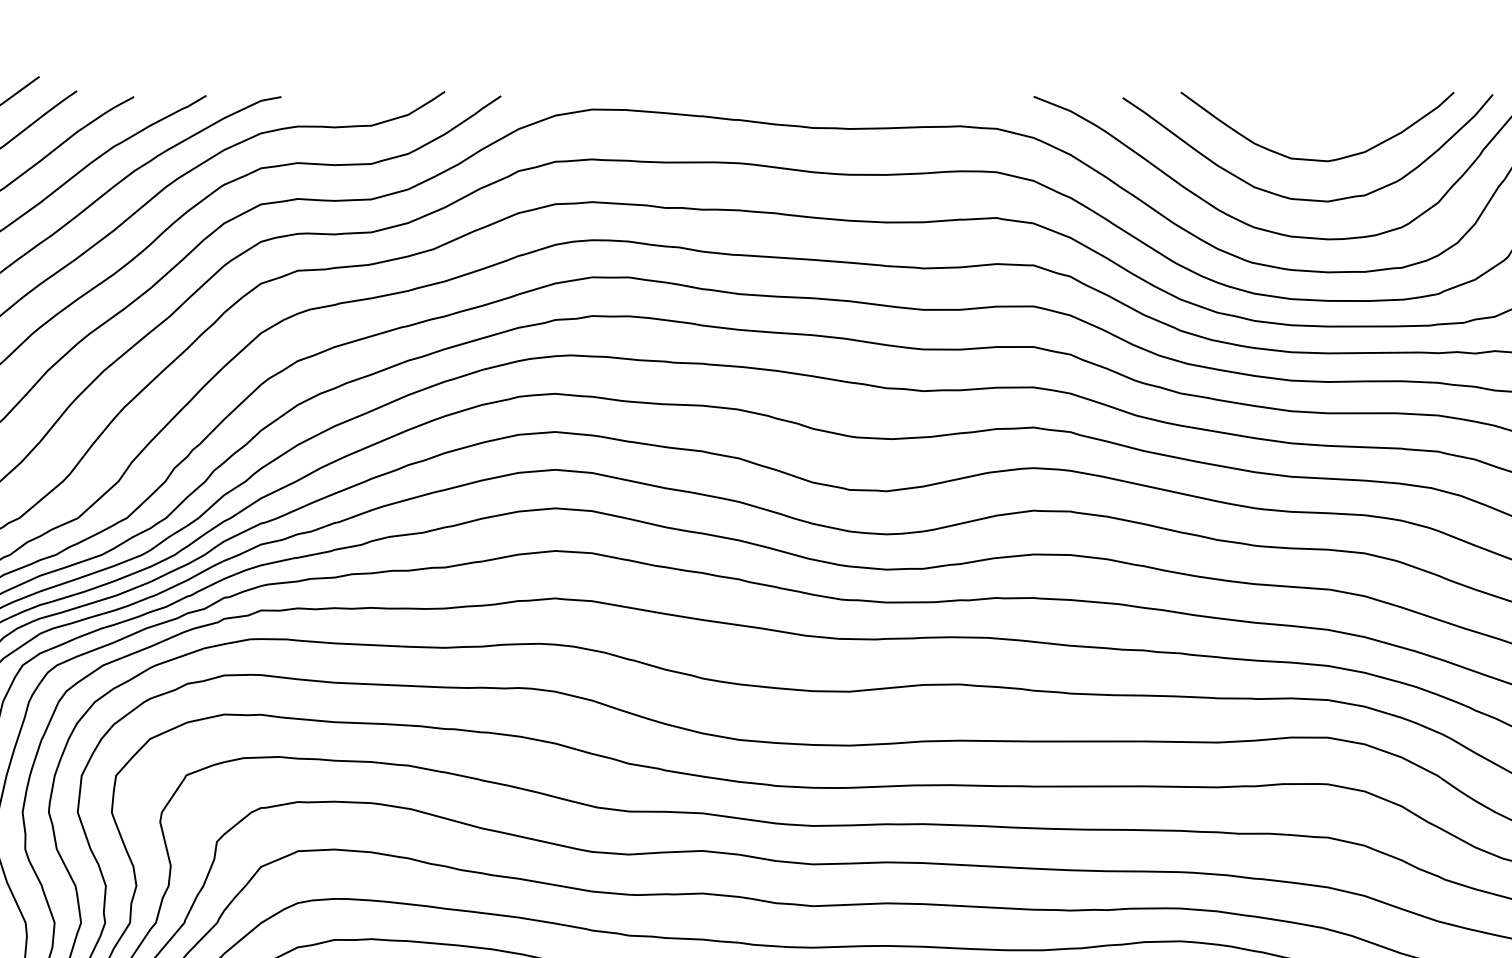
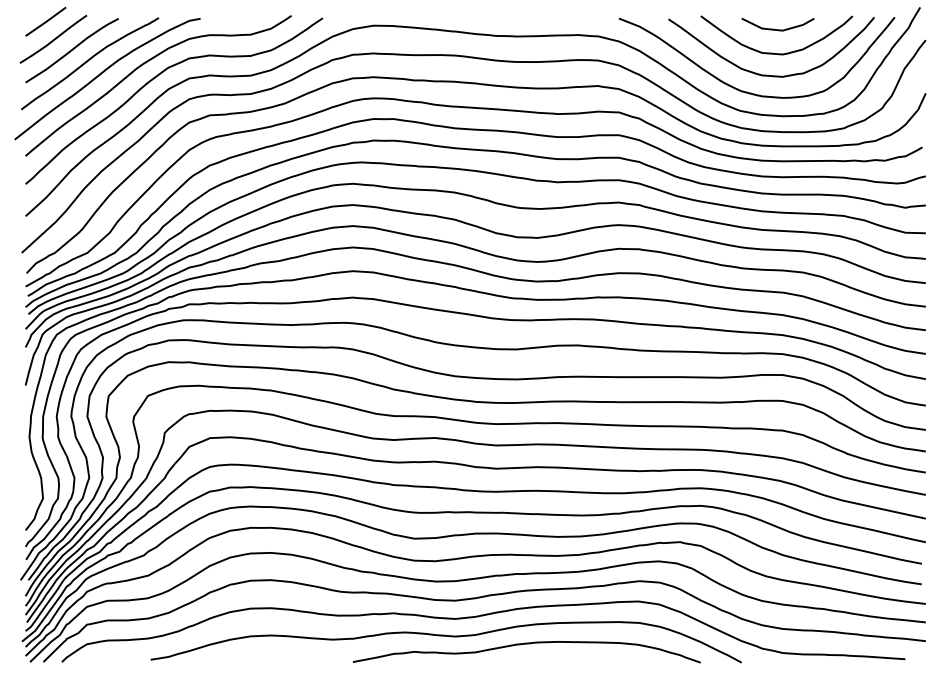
line: (1313, 114) -> (774, 28), added

